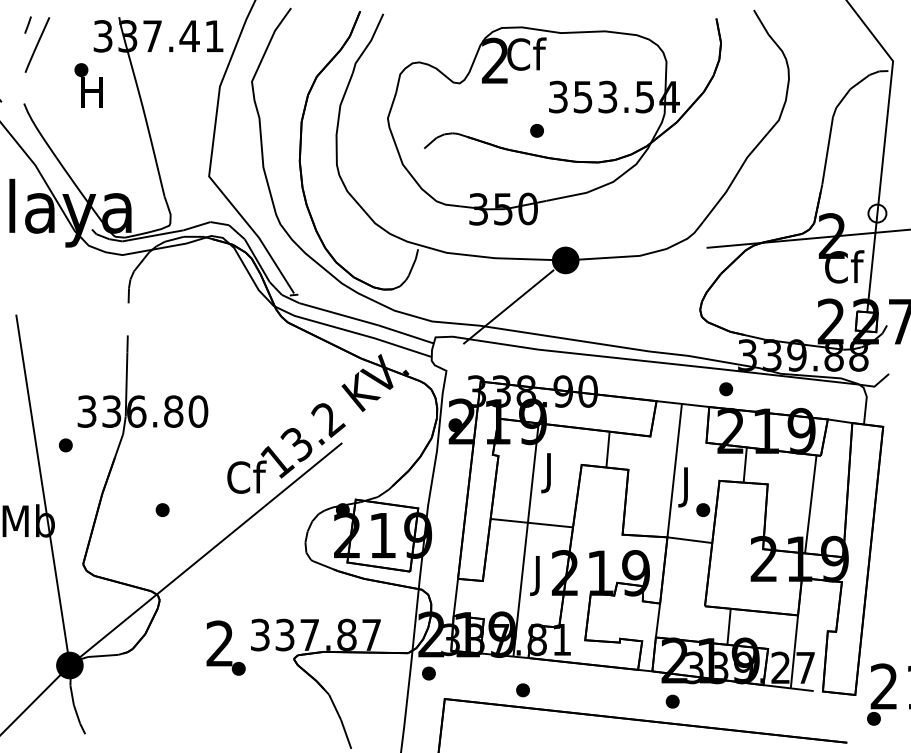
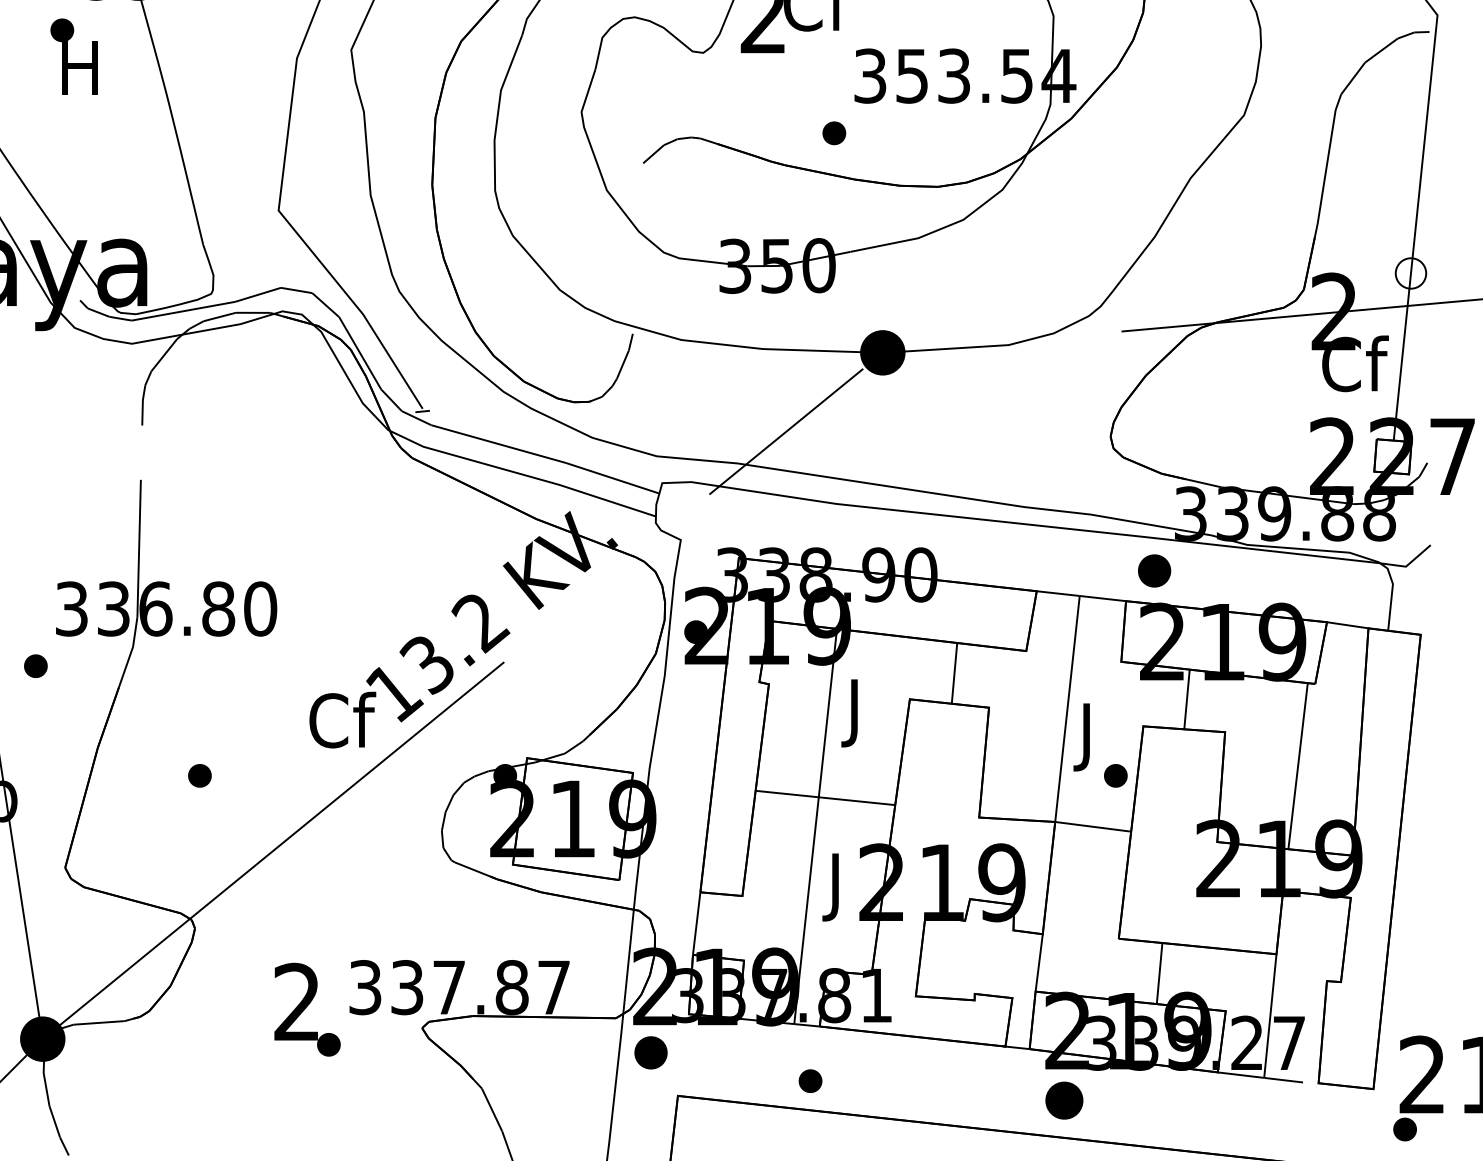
part: (726, 389) -> (1155, 571), size x1.4
part: (428, 673) -> (650, 1052), size x1.4
part: (672, 701) -> (1063, 1100), size x1.6

